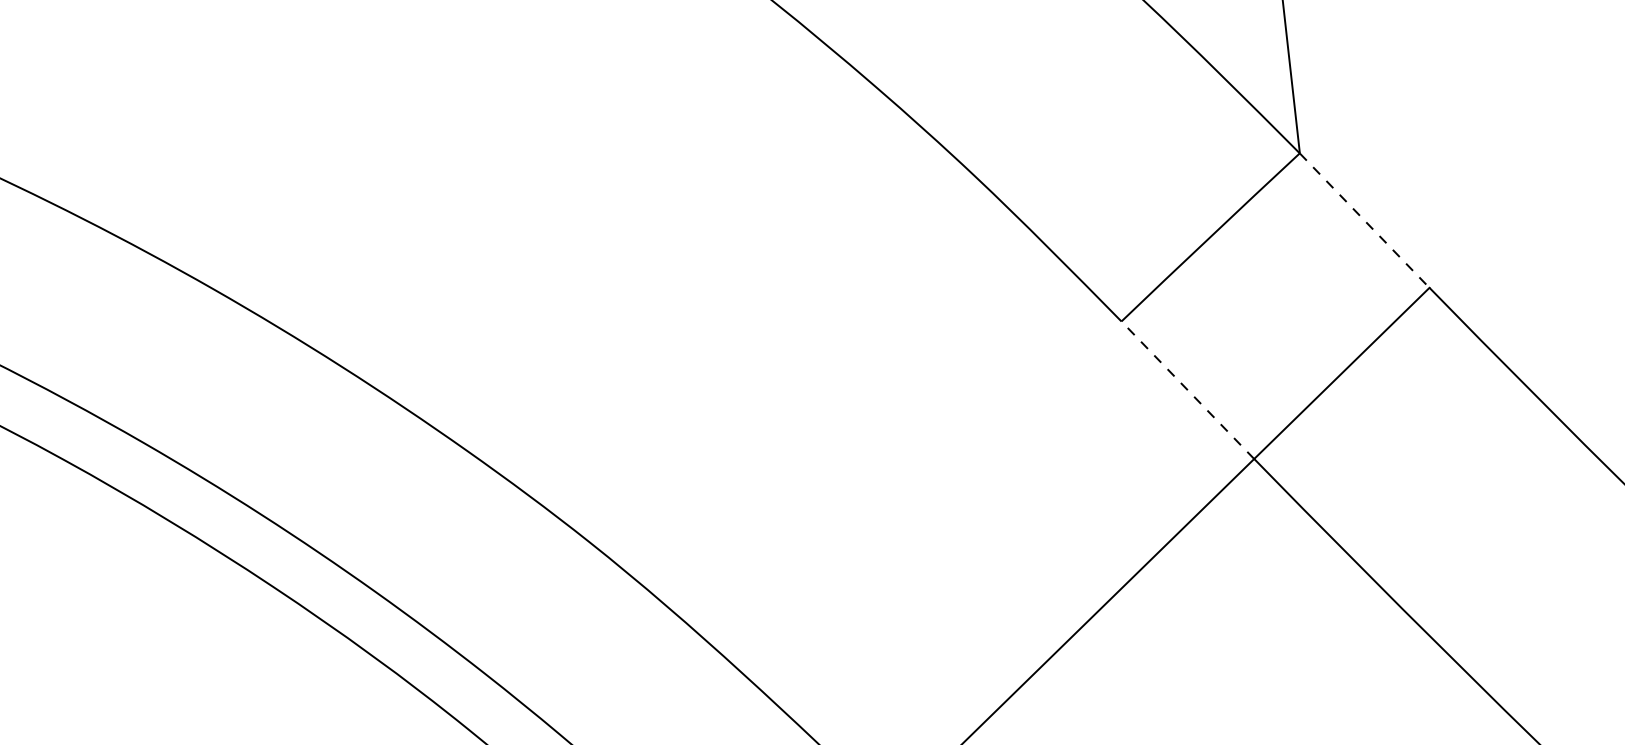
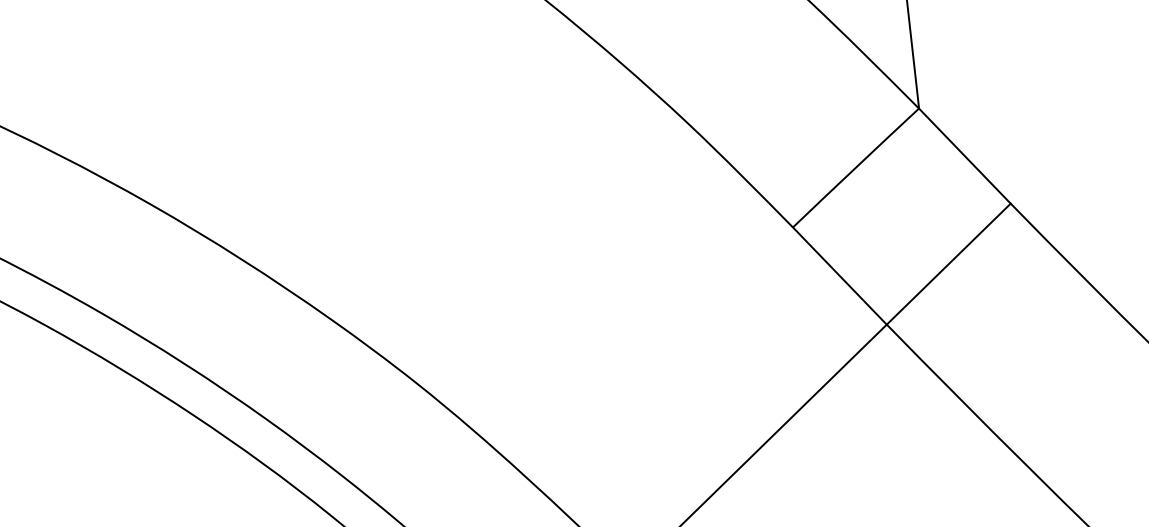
line: (1364, 221) -> (964, 156), dashed -> solid
line: (1187, 390) -> (839, 276), dashed -> solid

